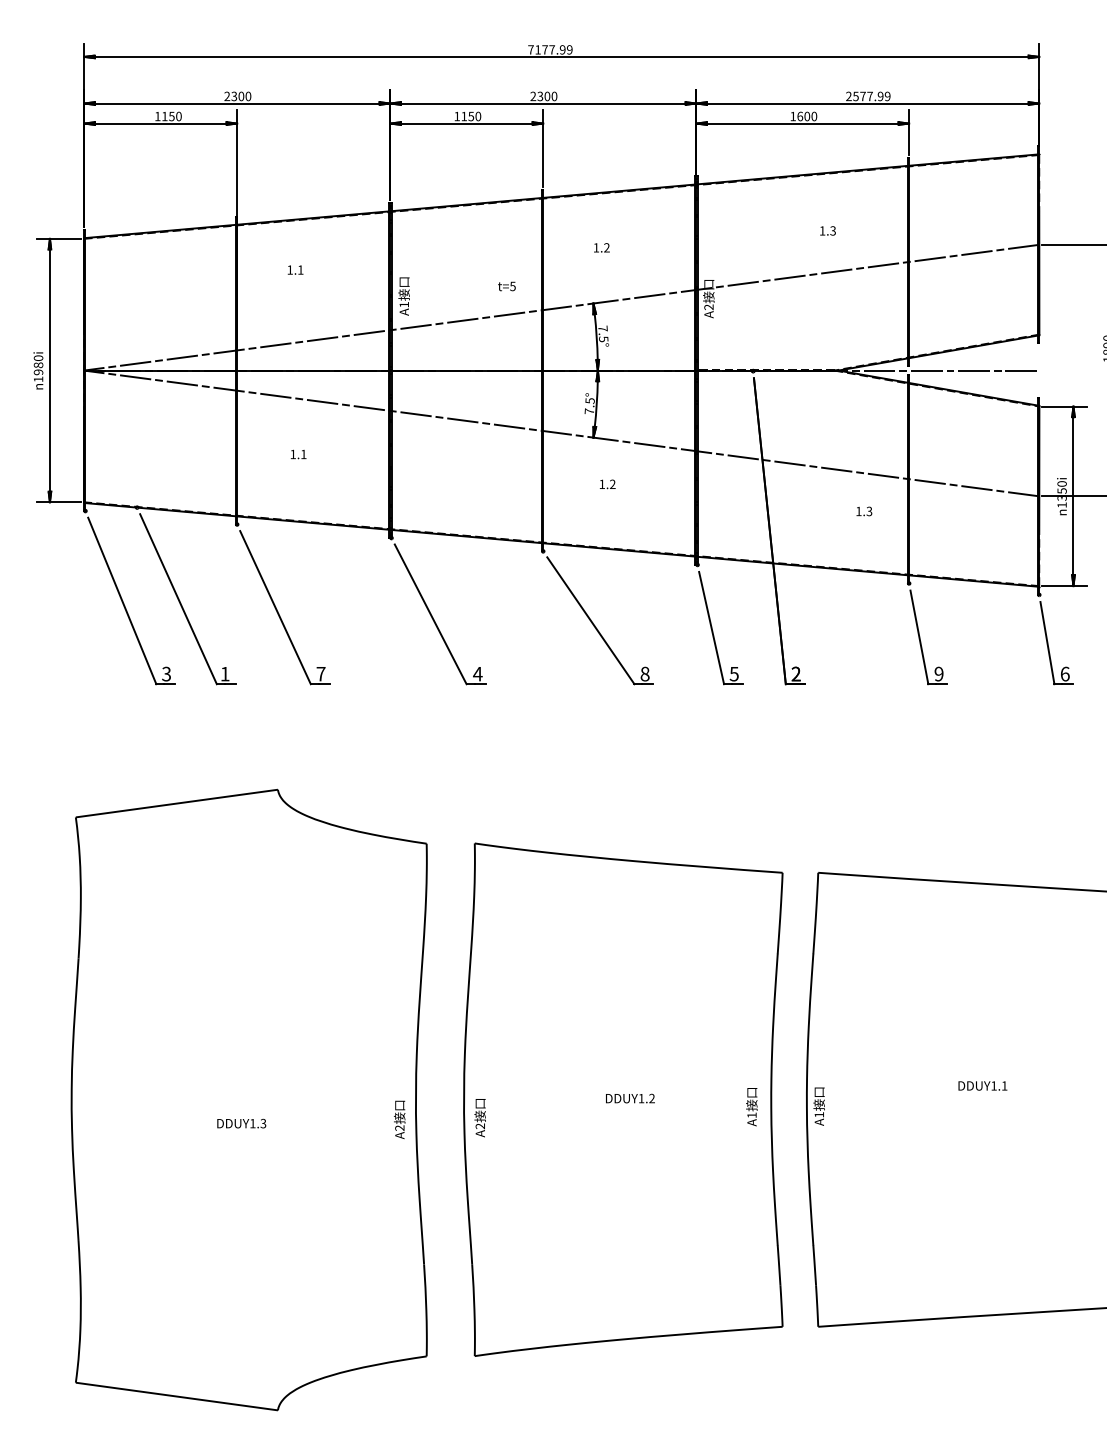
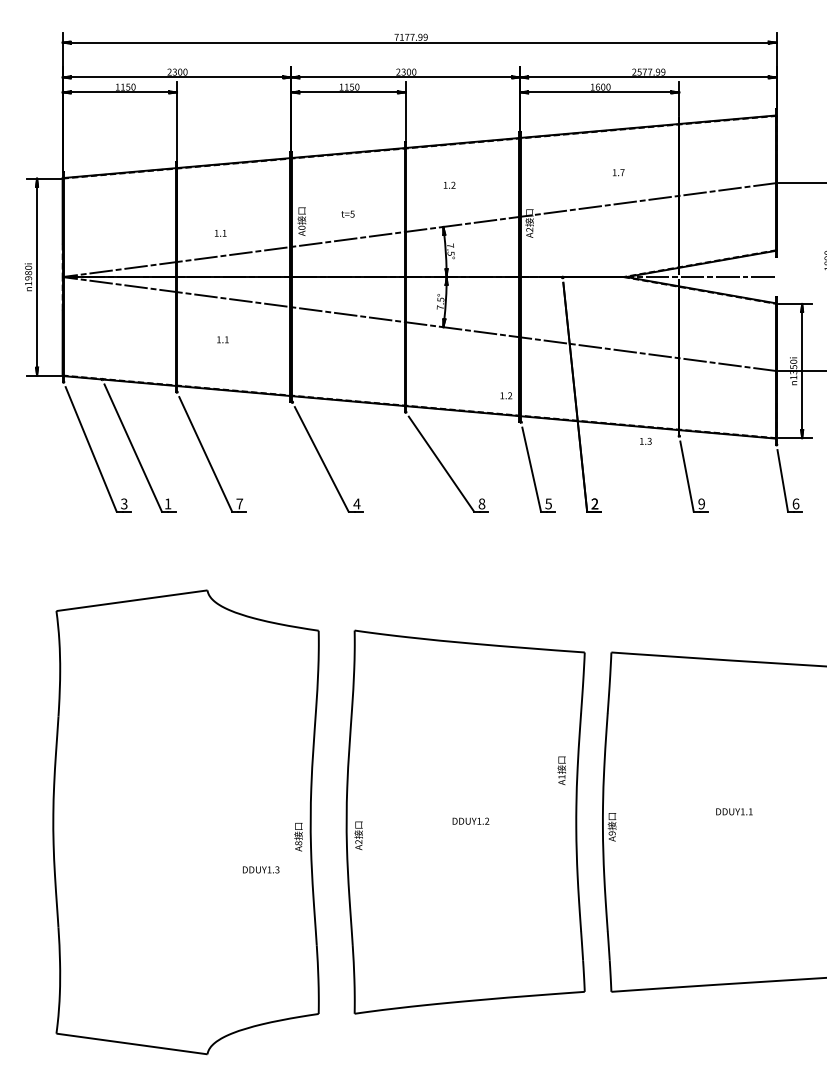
text: (832, 230) -> (622, 172), 1.3 -> 1.7
text: (295, 269) -> (220, 232), moved
text: (506, 286) -> (347, 214), moved
text: (404, 304) -> (302, 227), A1 -> A0
text: (607, 484) -> (506, 395), moved
text: (864, 511) -> (645, 441), moved
text: (751, 1107) -> (561, 771), moved
text: (819, 1114) -> (612, 833), A1 -> A9
text: (241, 1123) -> (261, 869), moved
text: (399, 1127) -> (298, 842), A2 -> A8

